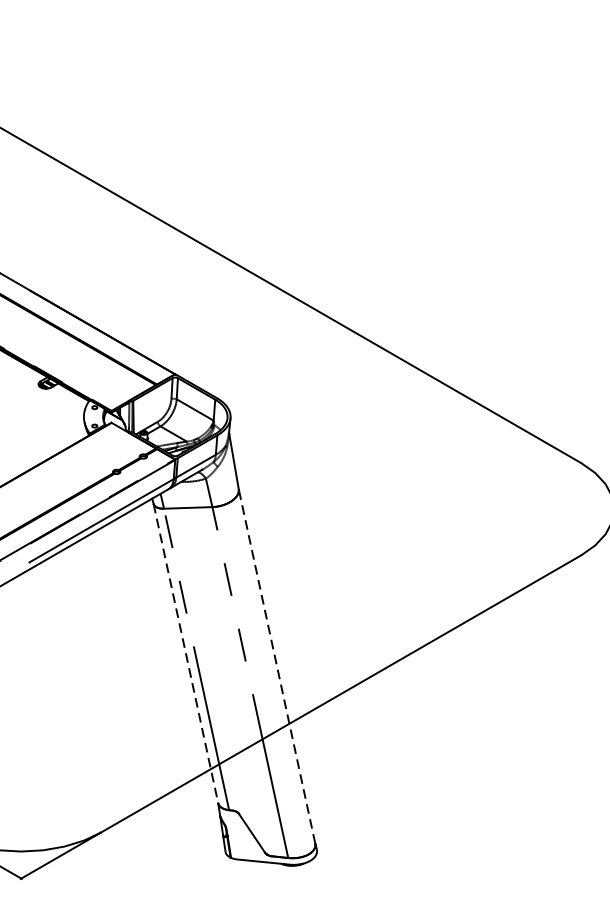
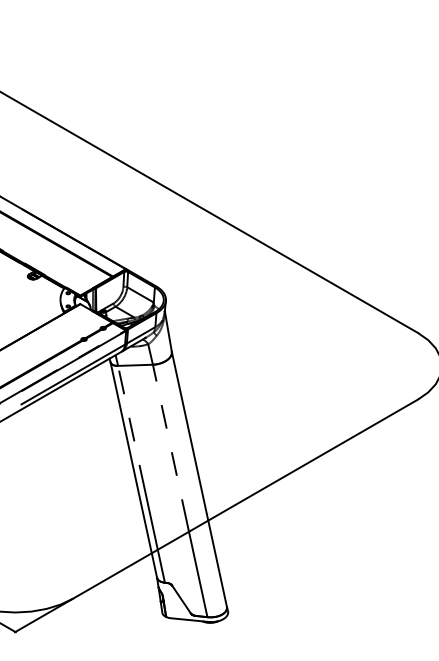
line: (185, 654) -> (133, 470), dashed -> solid
line: (277, 665) -> (199, 478), dashed -> solid

